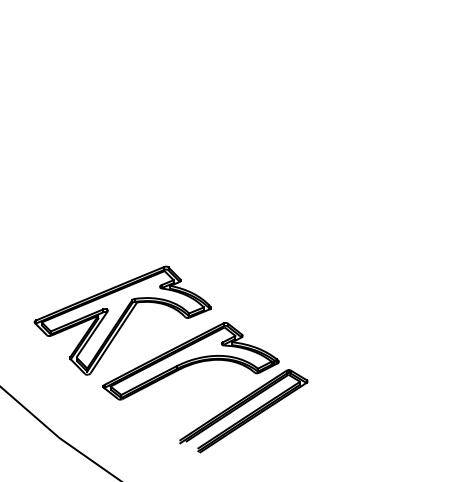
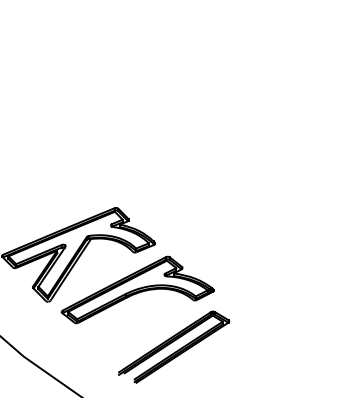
part: (243, 411) -> (173, 347), moved

